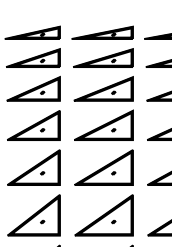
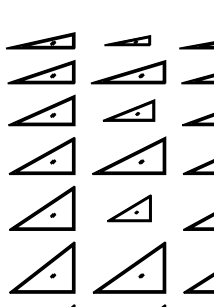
part: (102, 32) -> (127, 40), size x0.6
part: (103, 88) -> (128, 110), size x0.7
part: (103, 167) -> (128, 208), size x0.6

